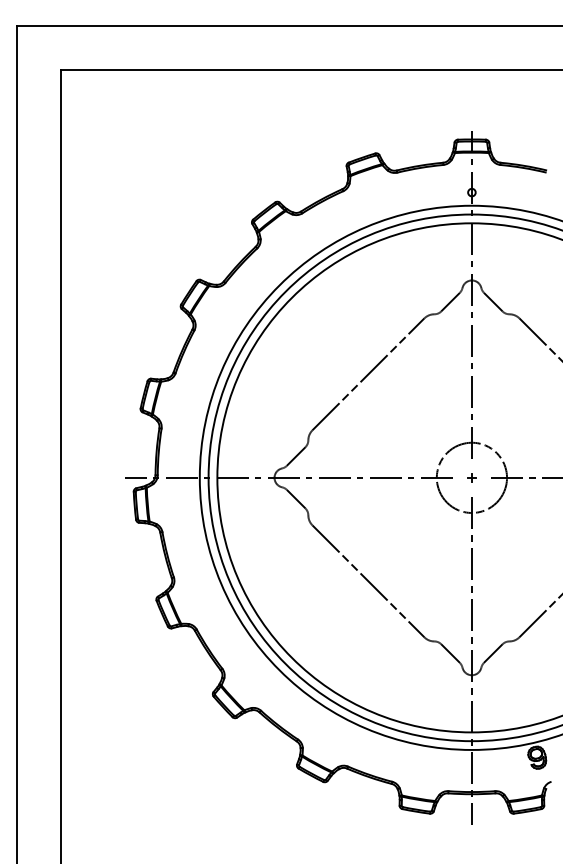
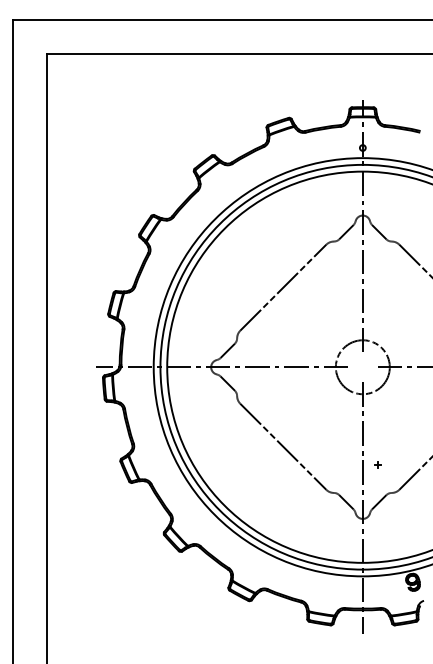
part: (471, 476) -> (377, 464), moved

